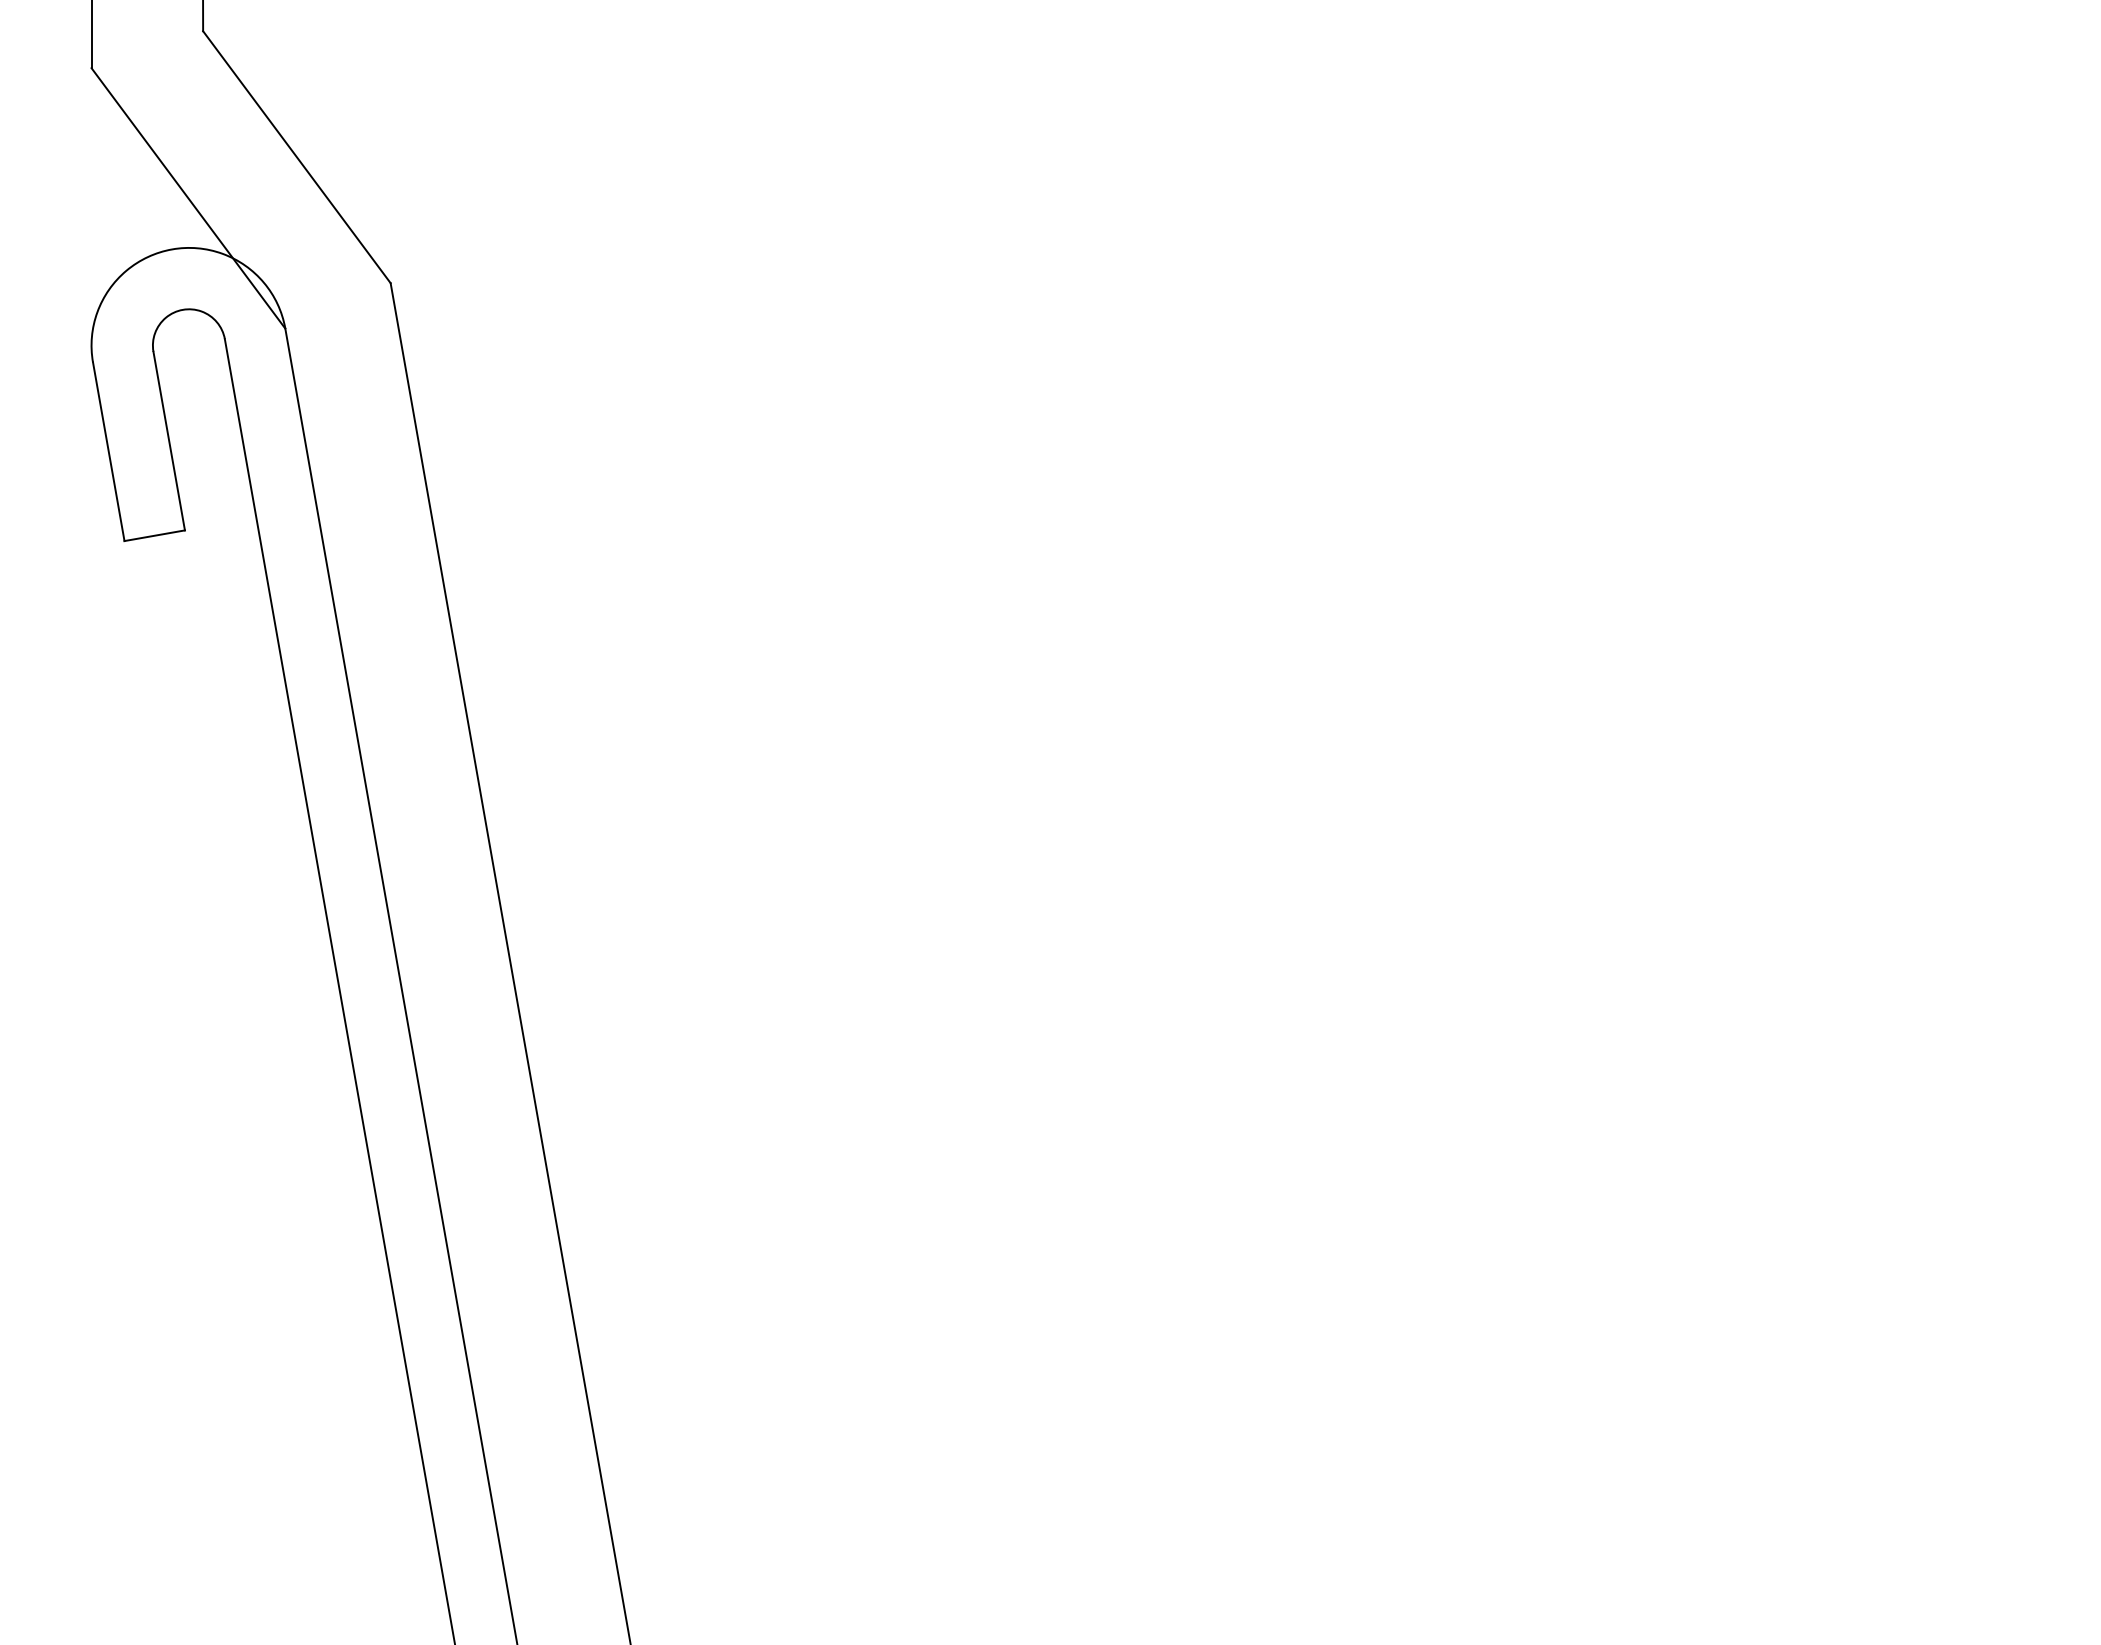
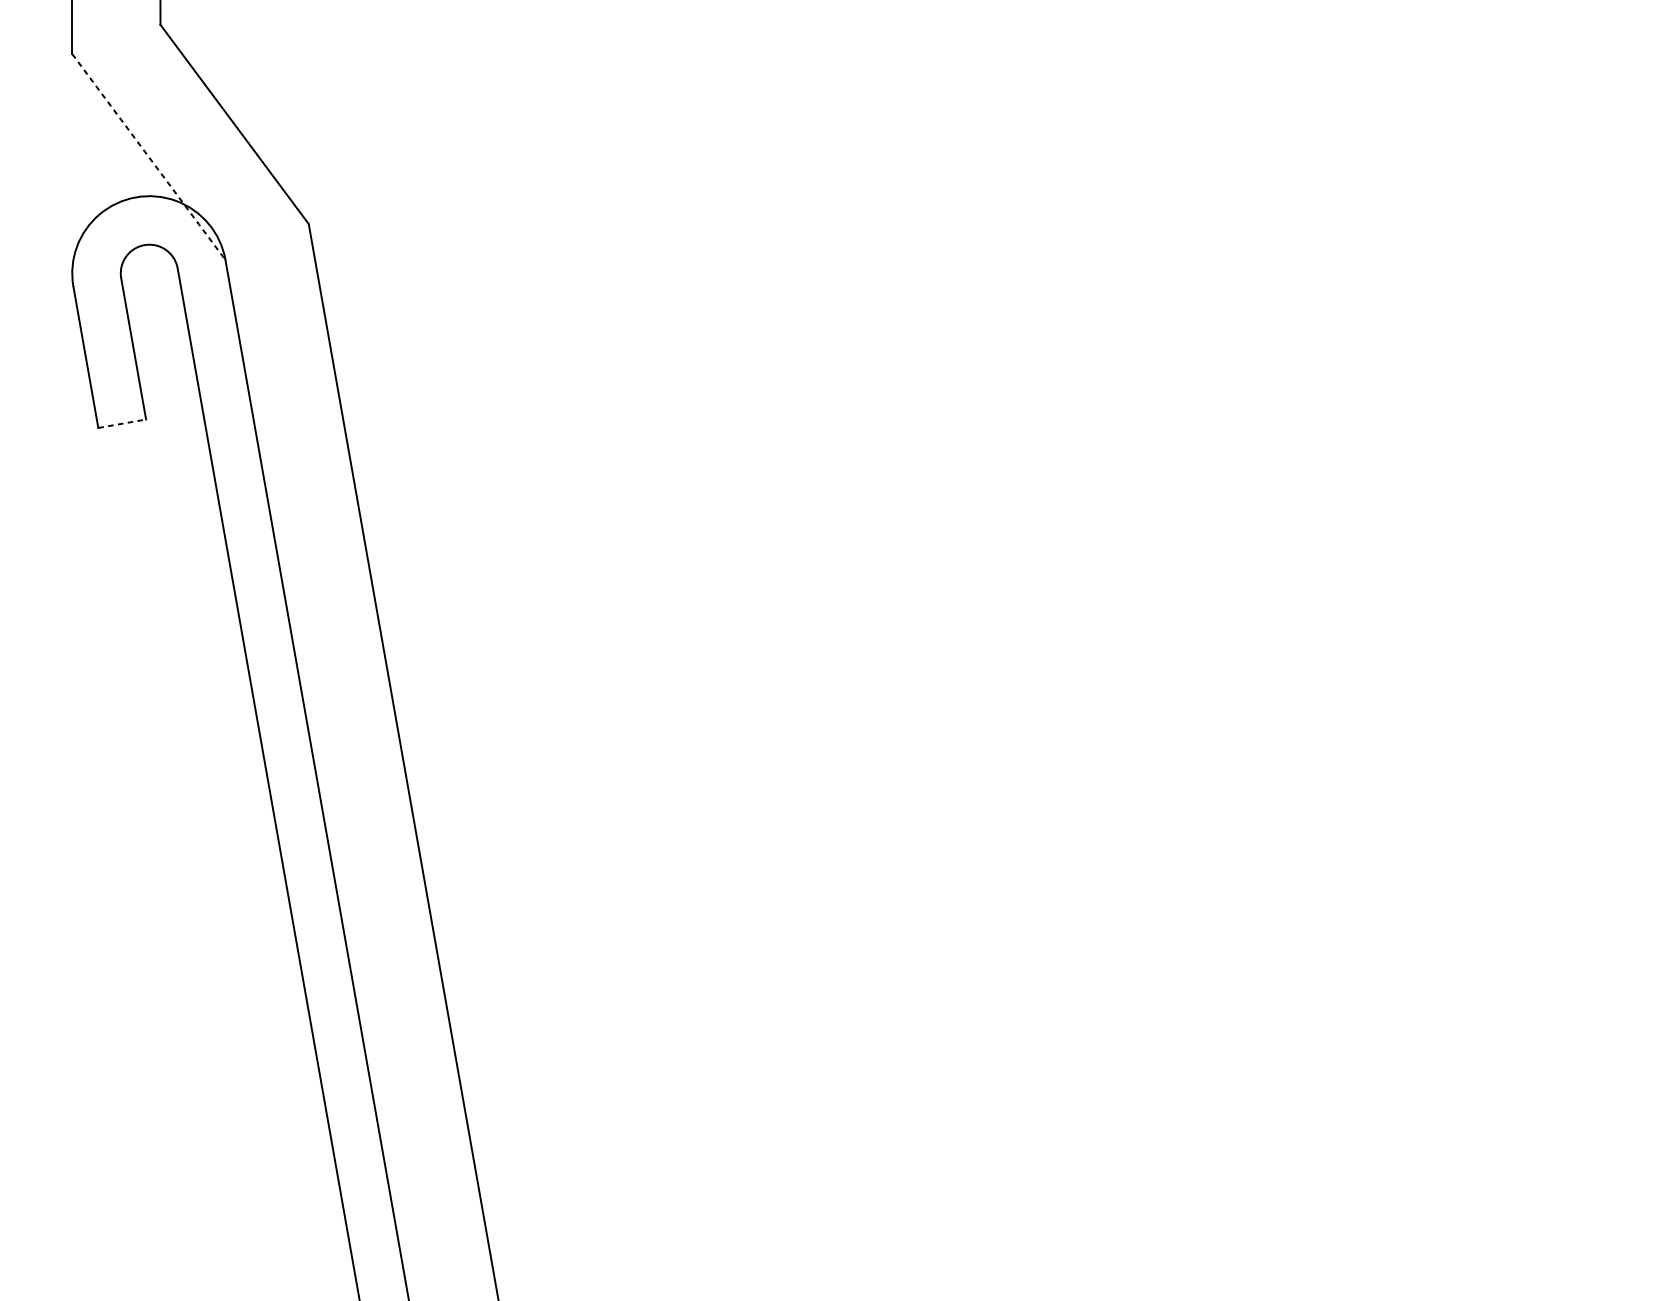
line: (188, 198) -> (148, 157), solid -> dashed
line: (154, 535) -> (122, 423), solid -> dashed

